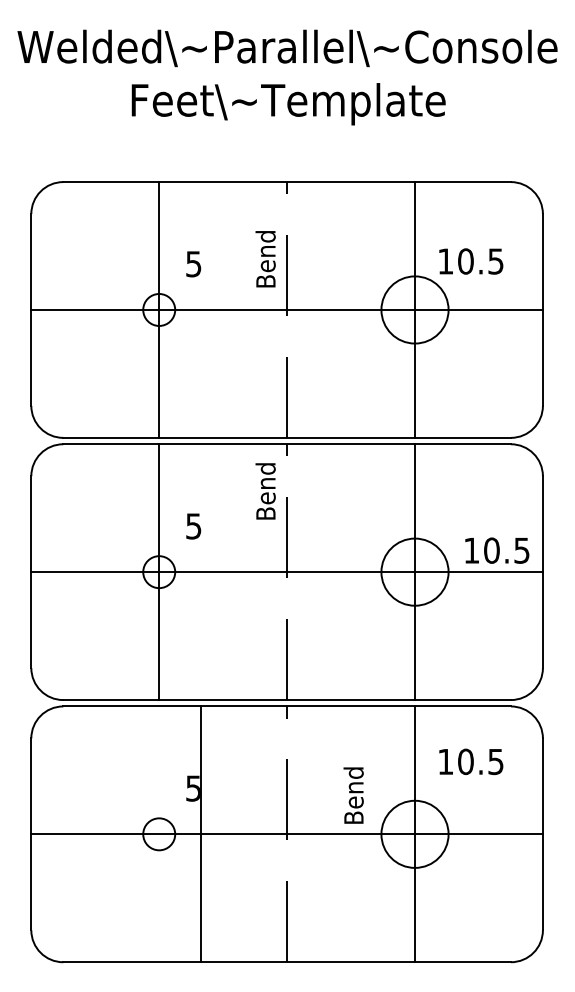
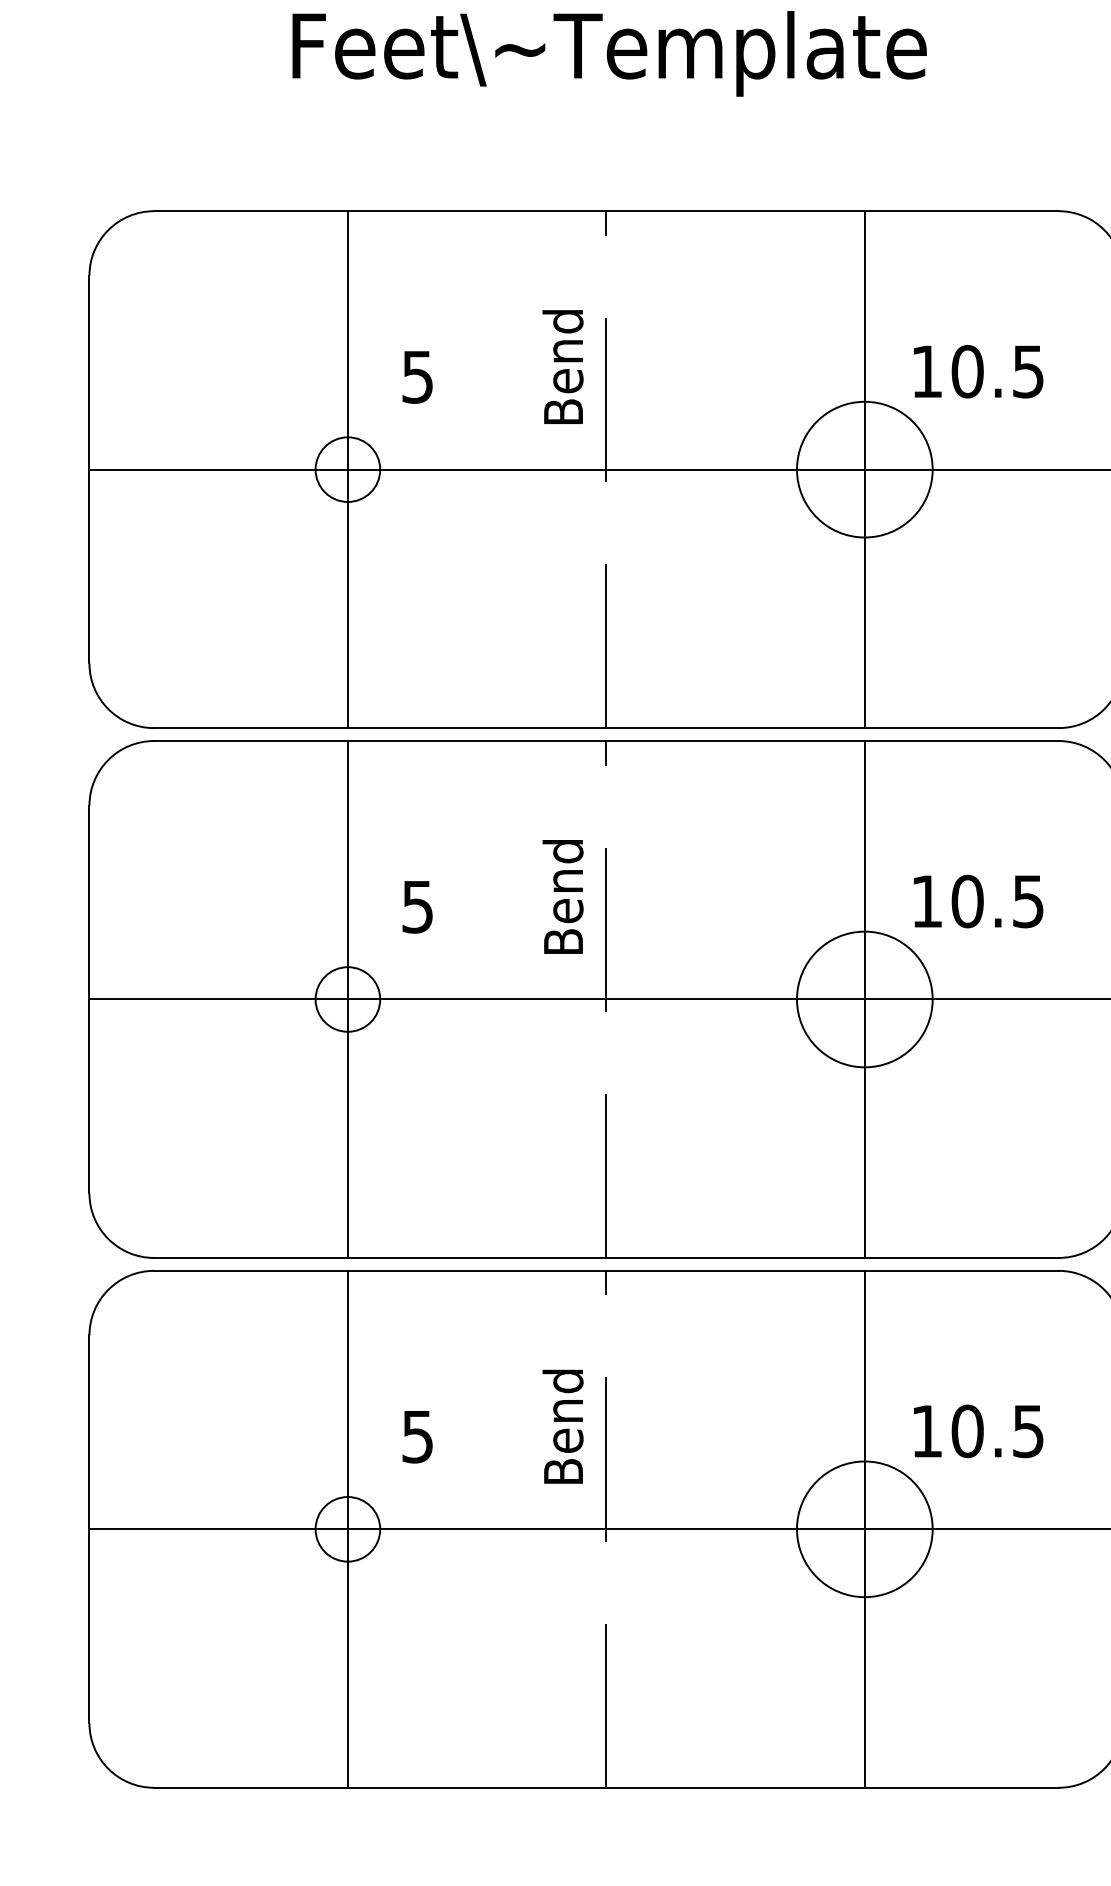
text: (265, 491) -> (562, 897), moved
text: (497, 550) -> (978, 901), moved
text: (471, 761) -> (978, 1430), moved
text: (353, 795) -> (562, 1426), moved
line: (201, 834) -> (348, 1529), moved

